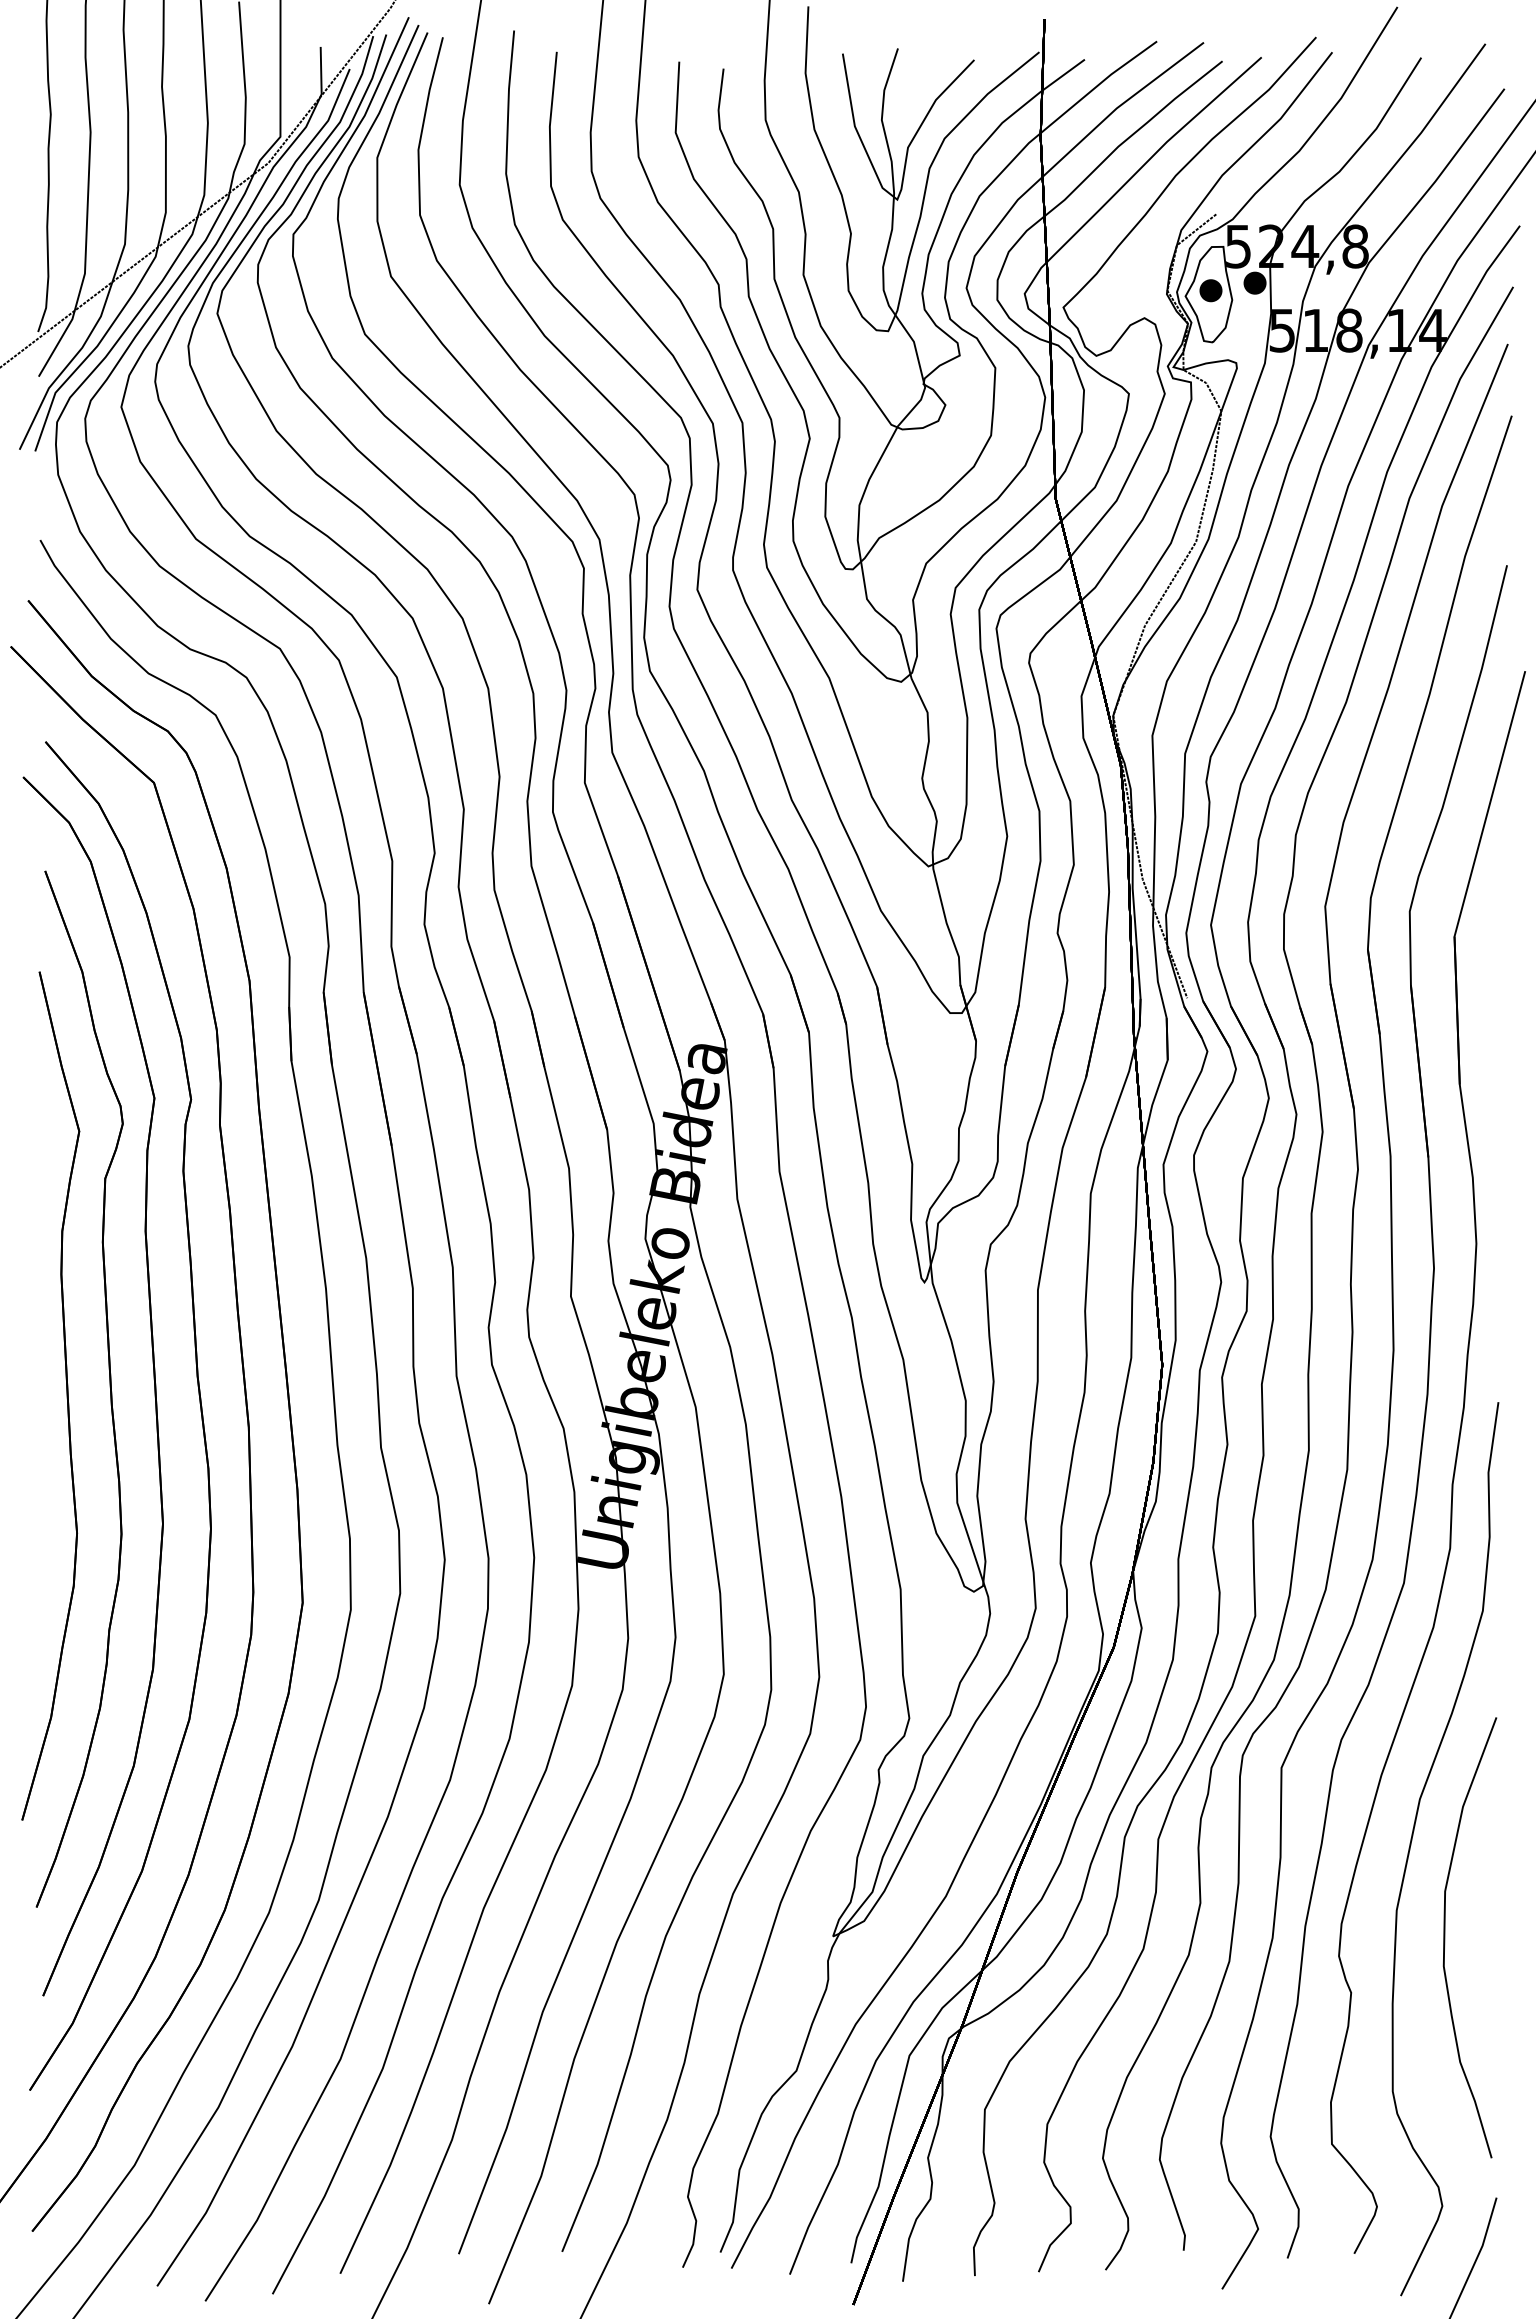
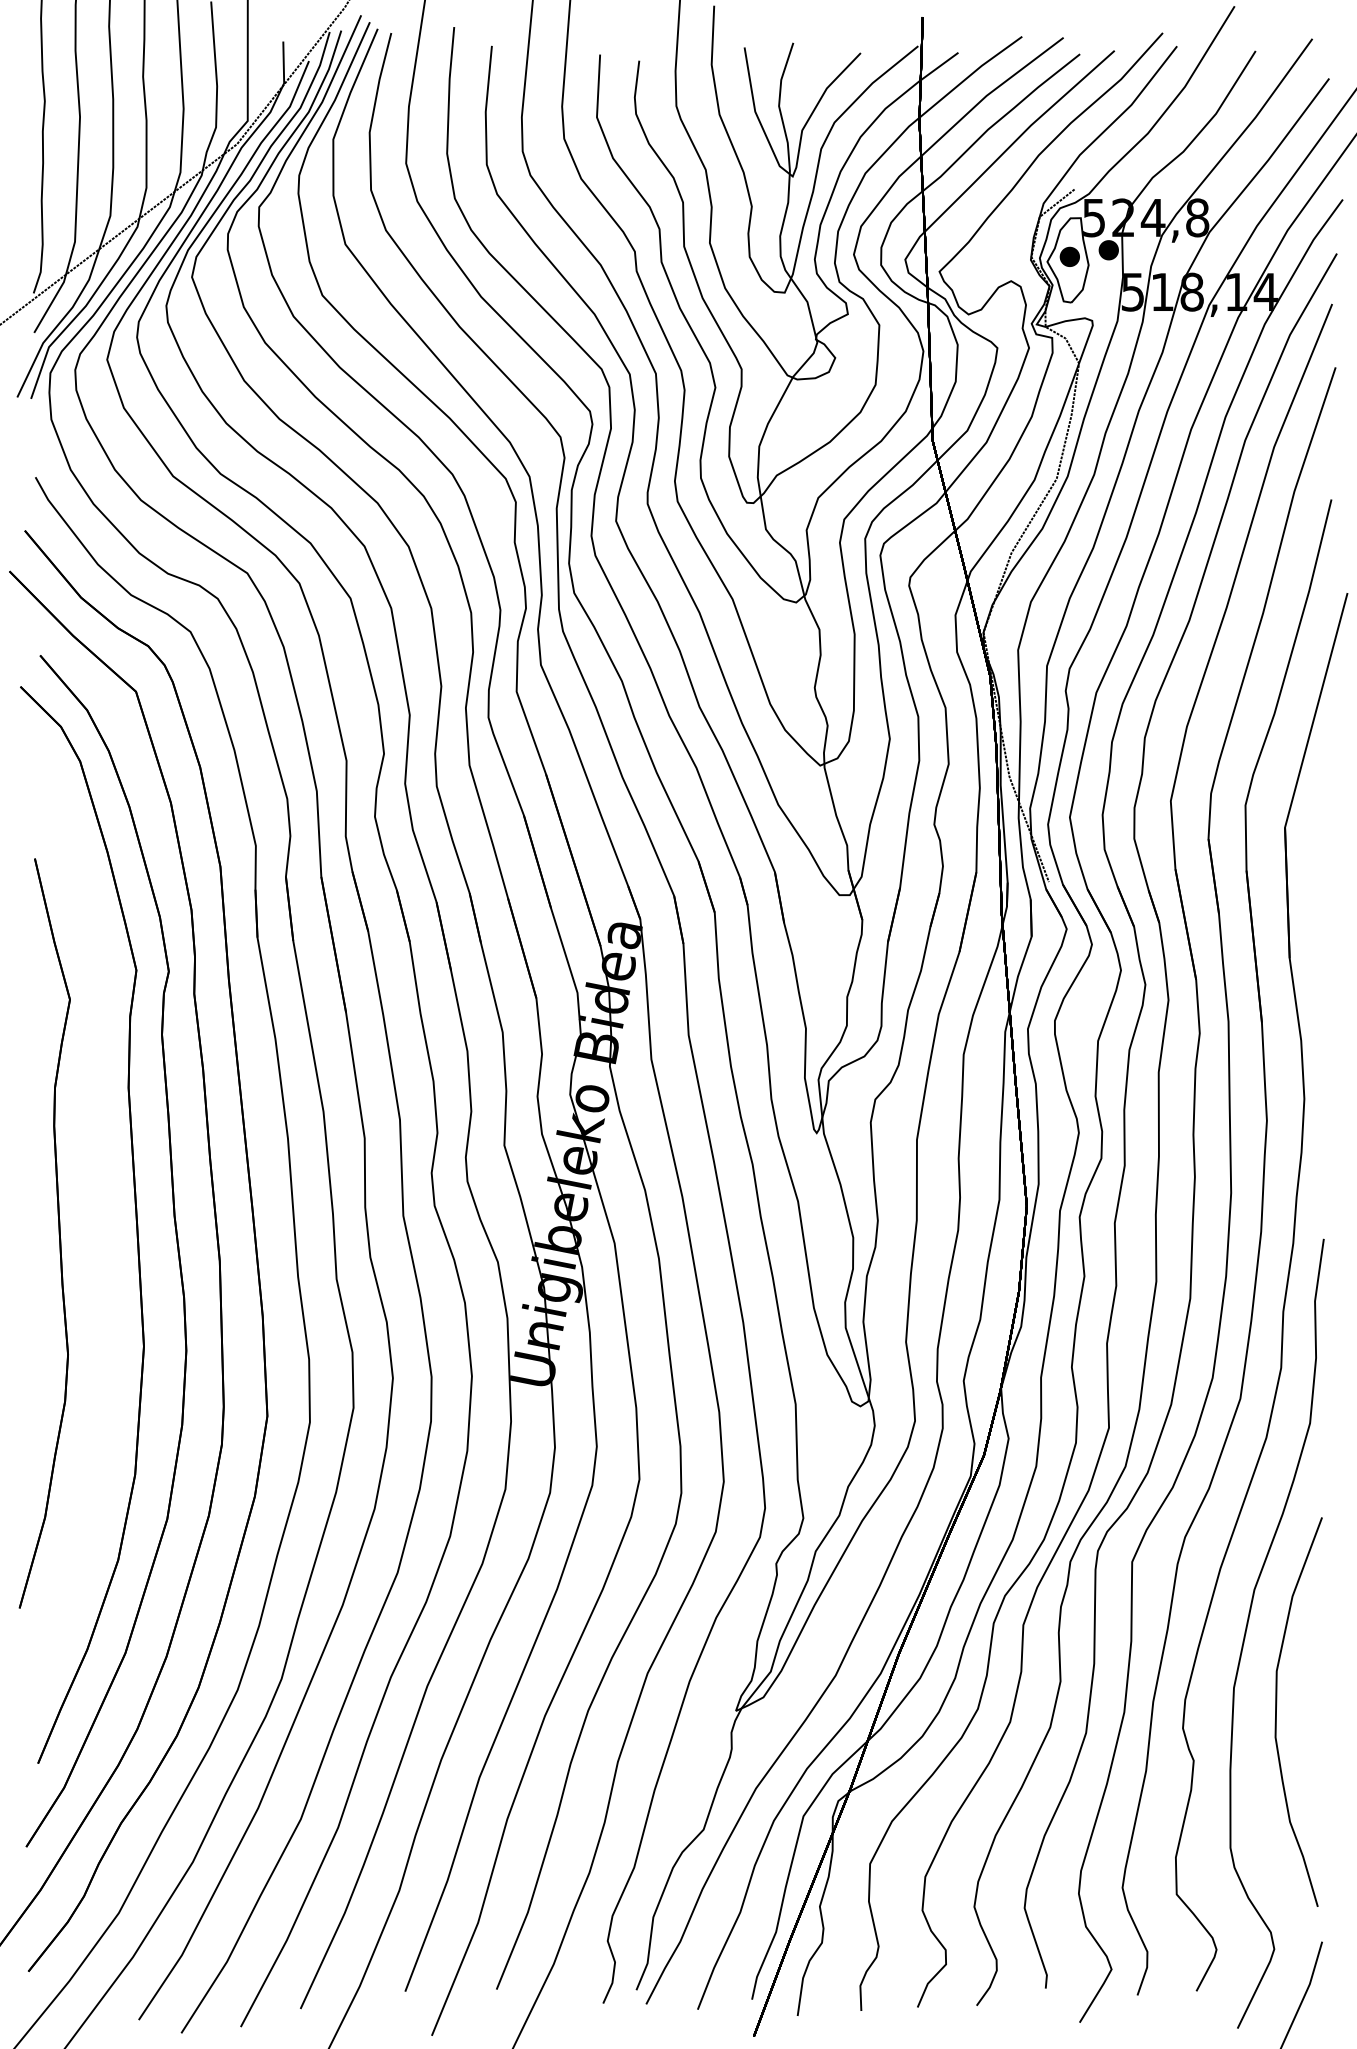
part: (109, 1387) -> (96, 1225), removed

